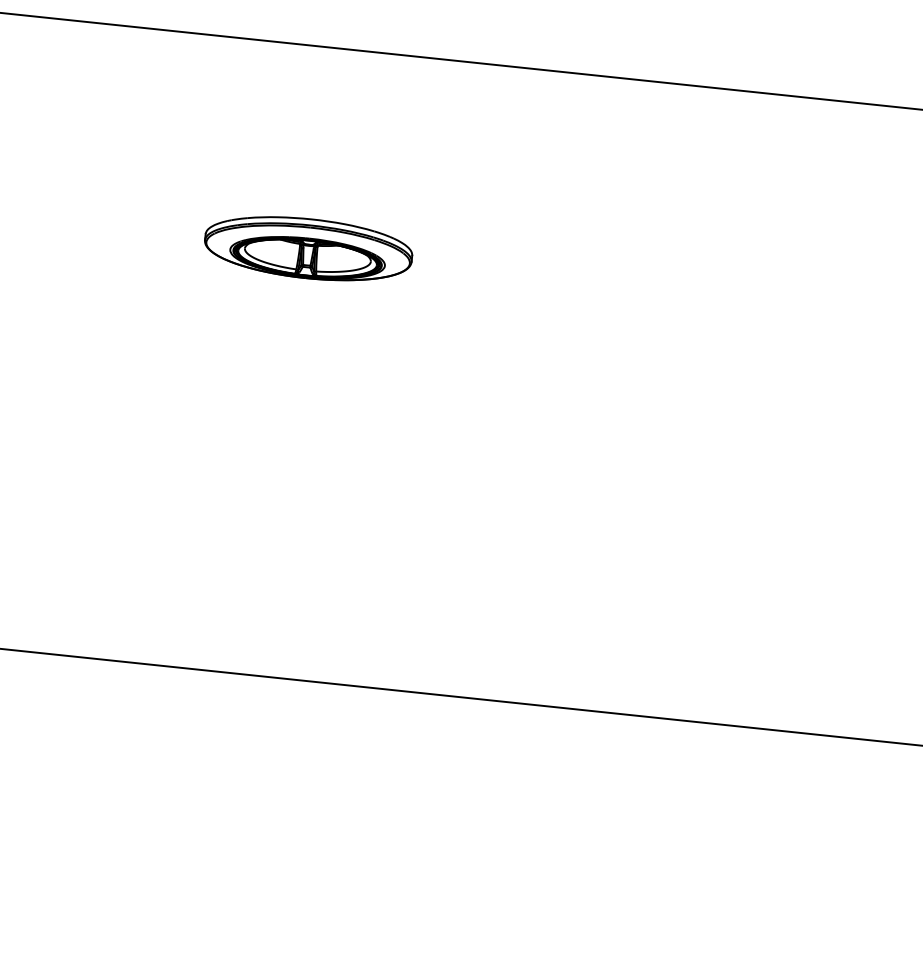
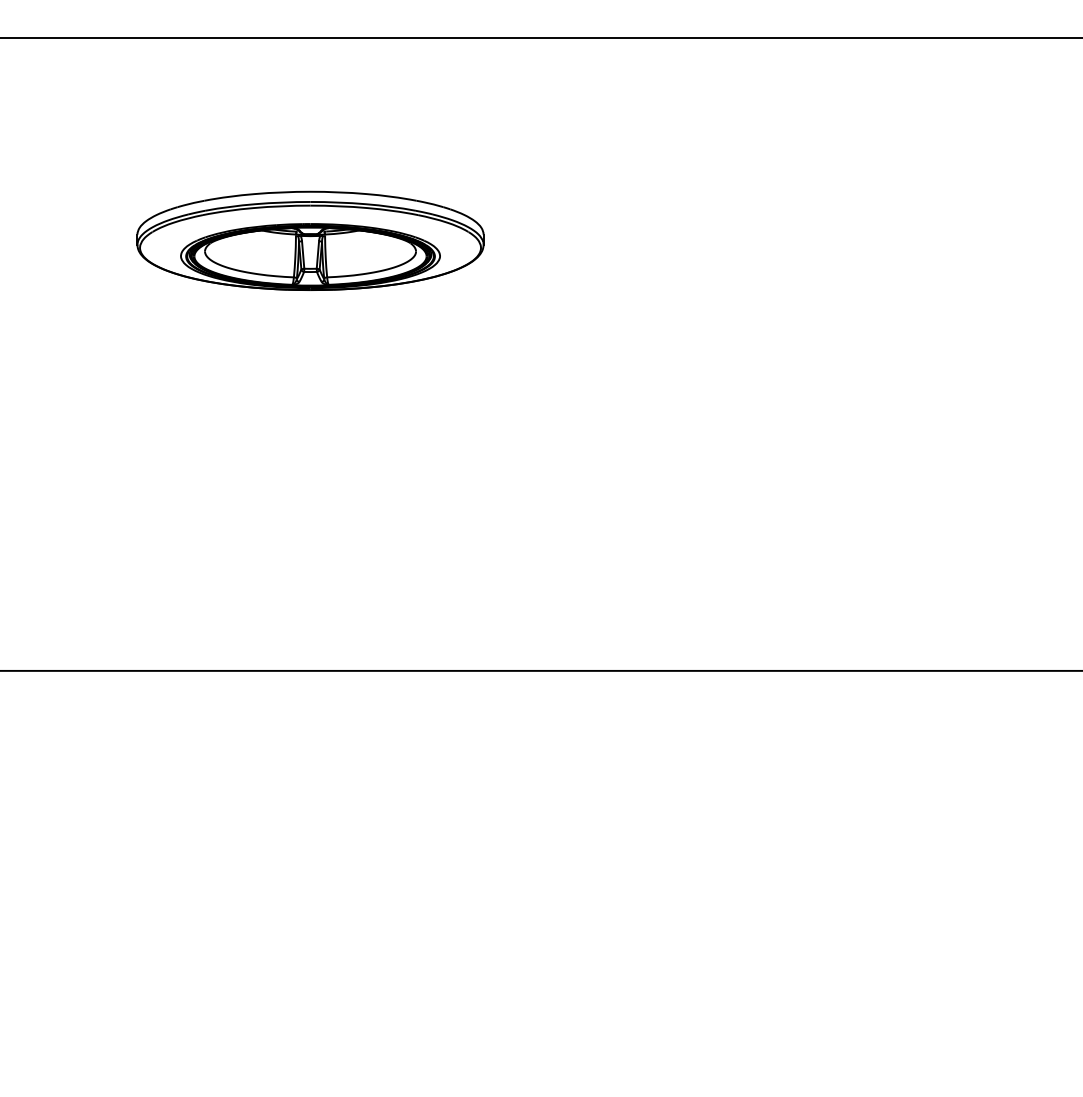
part: (308, 248) -> (310, 240), size x1.67

